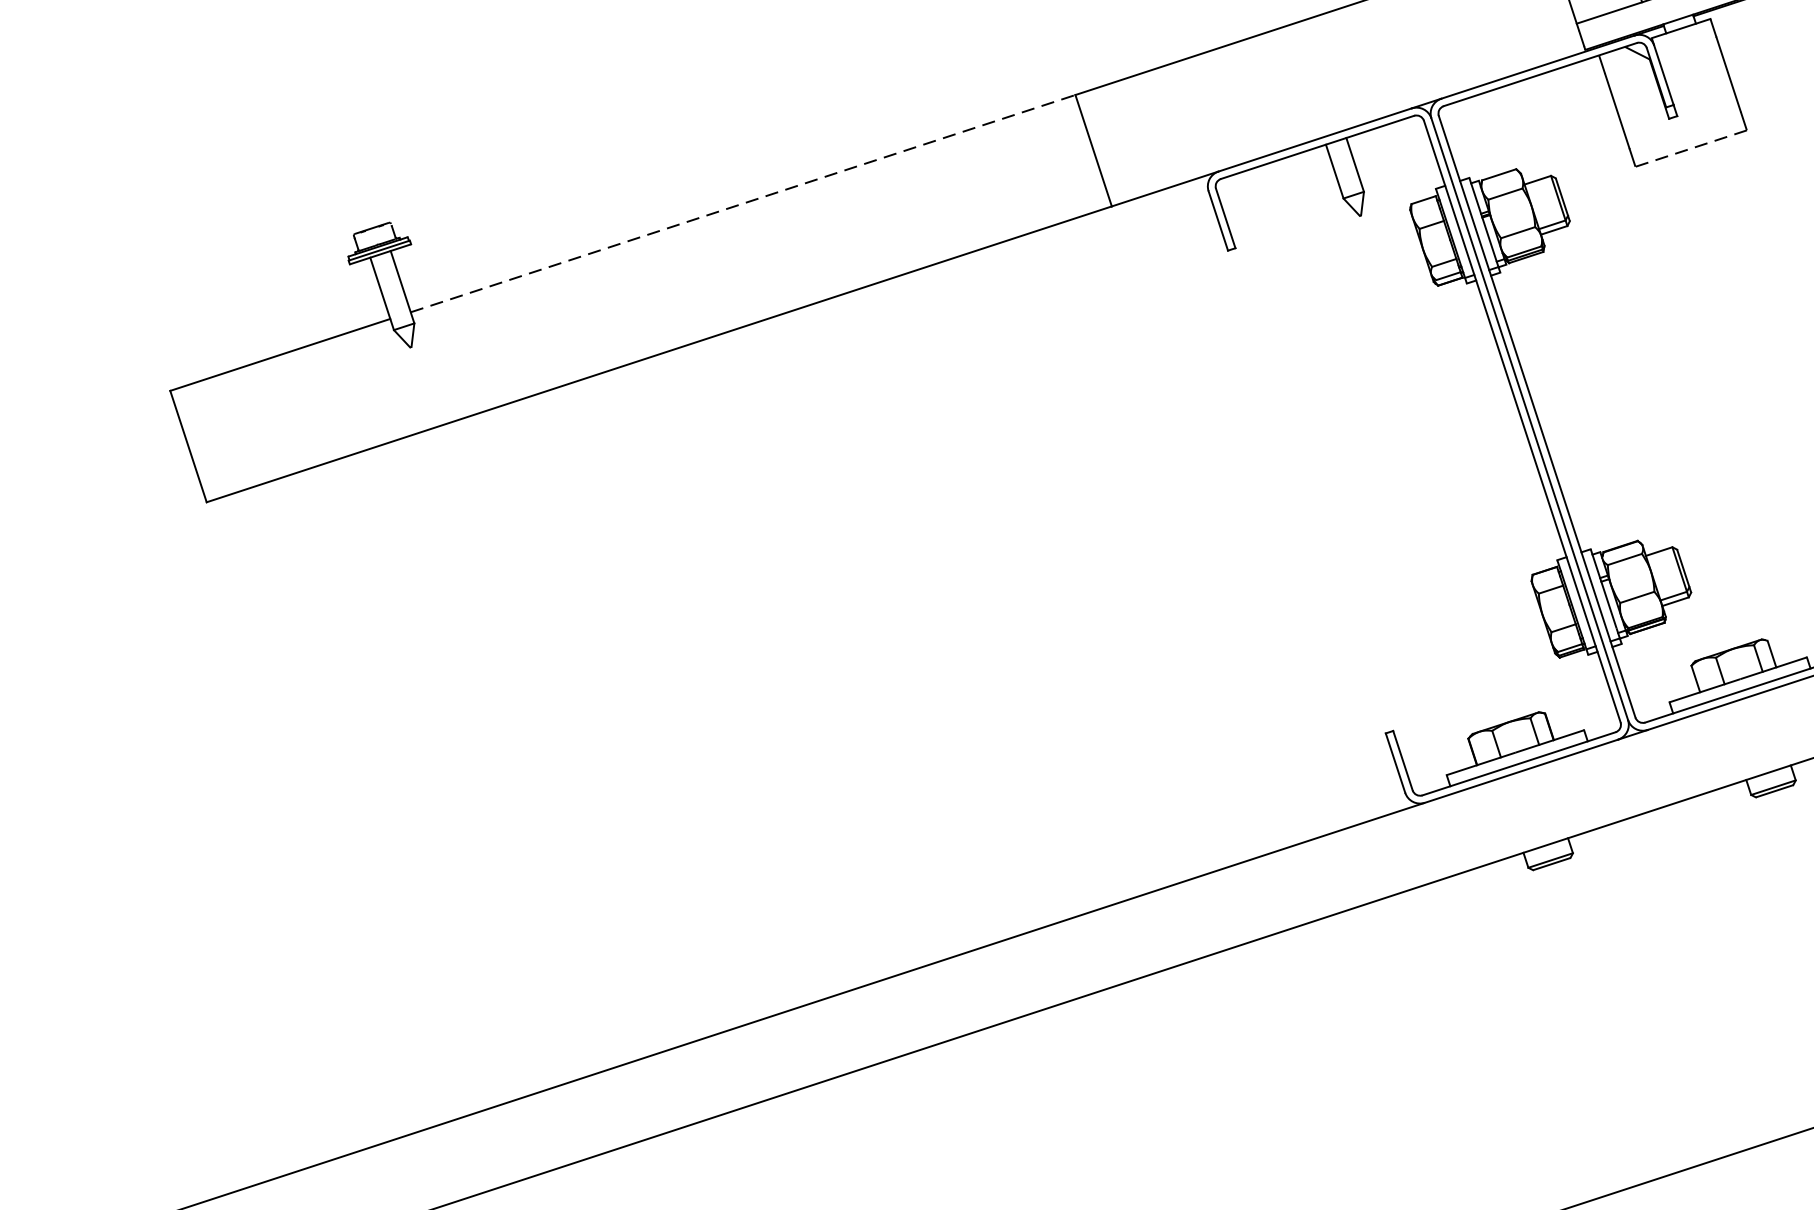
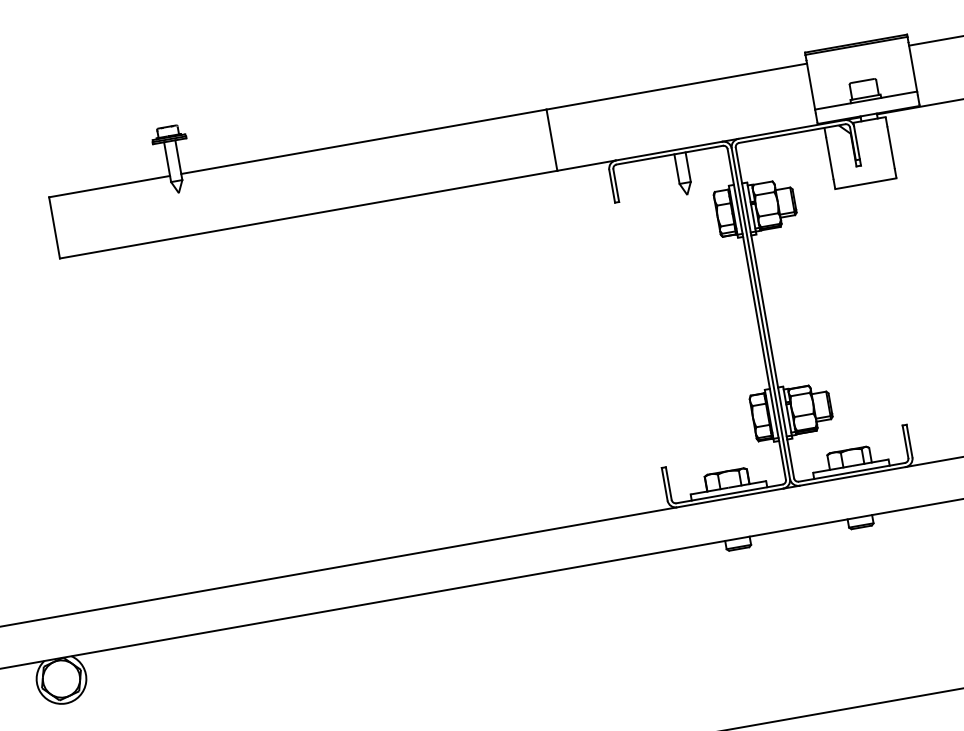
line: (1690, 148) -> (865, 183), dashed -> solid
line: (744, 202) -> (364, 141), dashed -> solid

